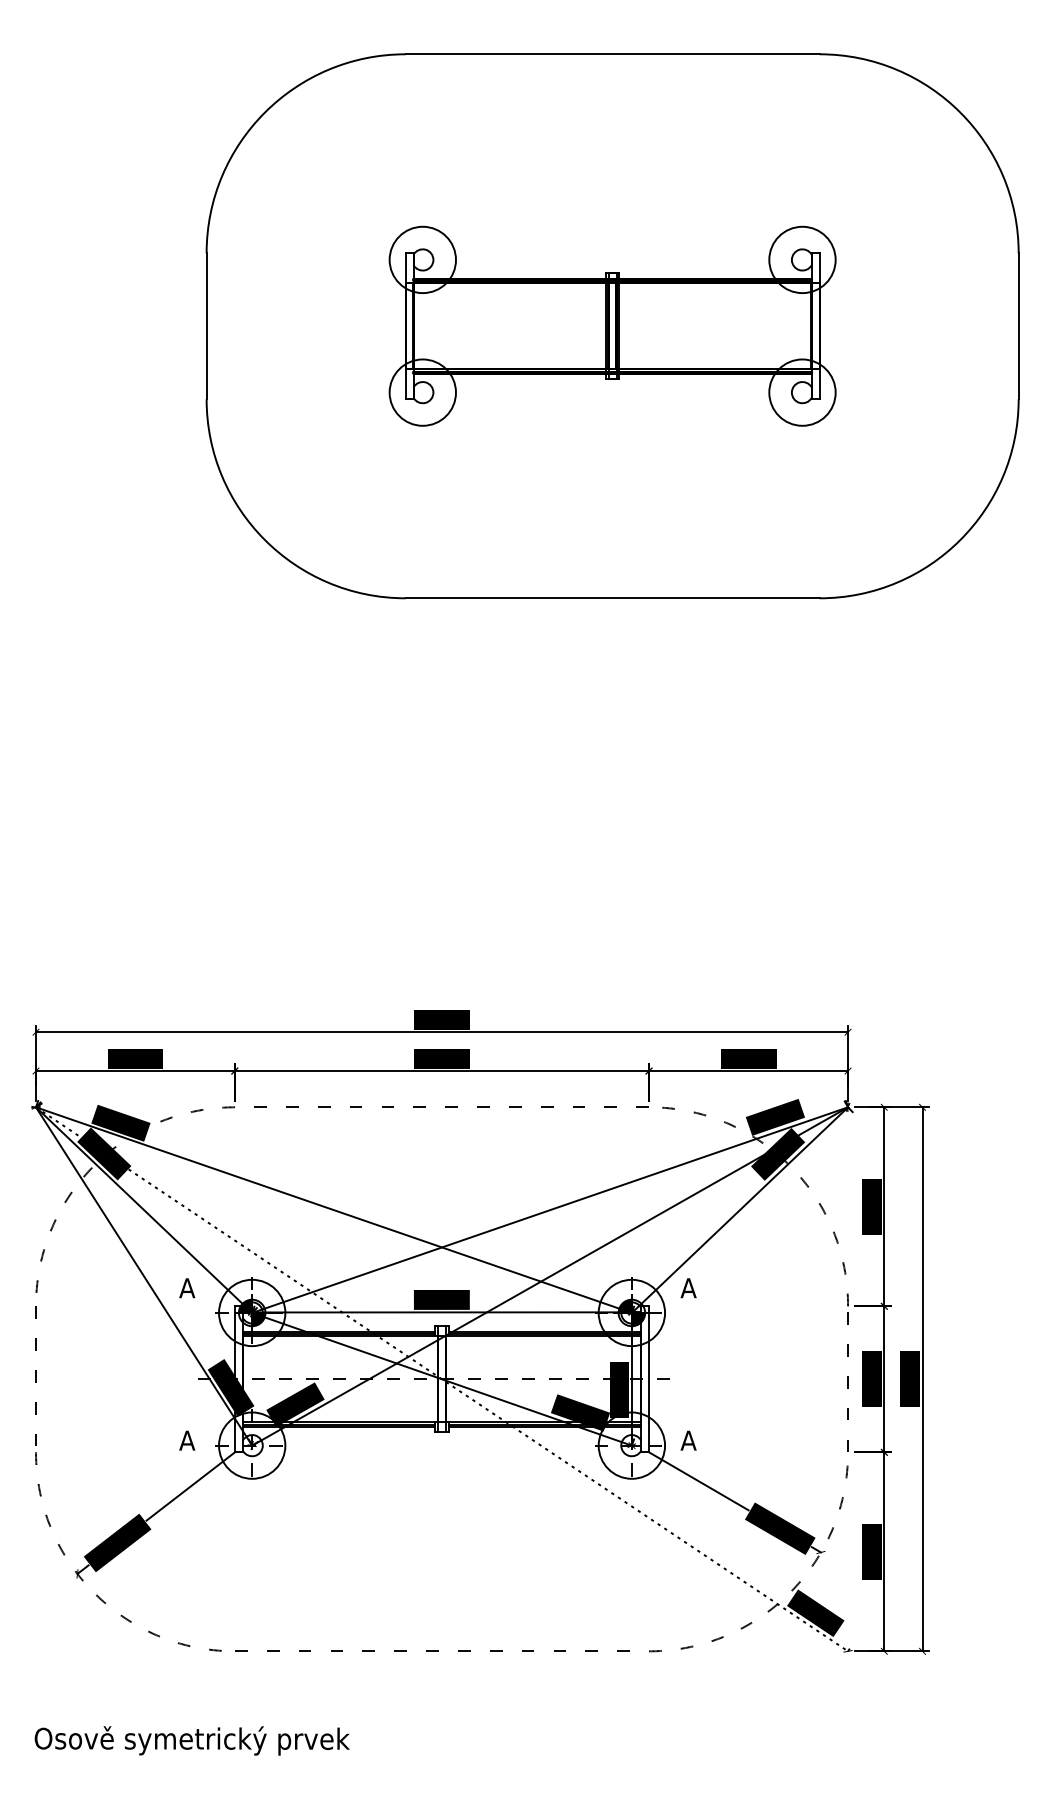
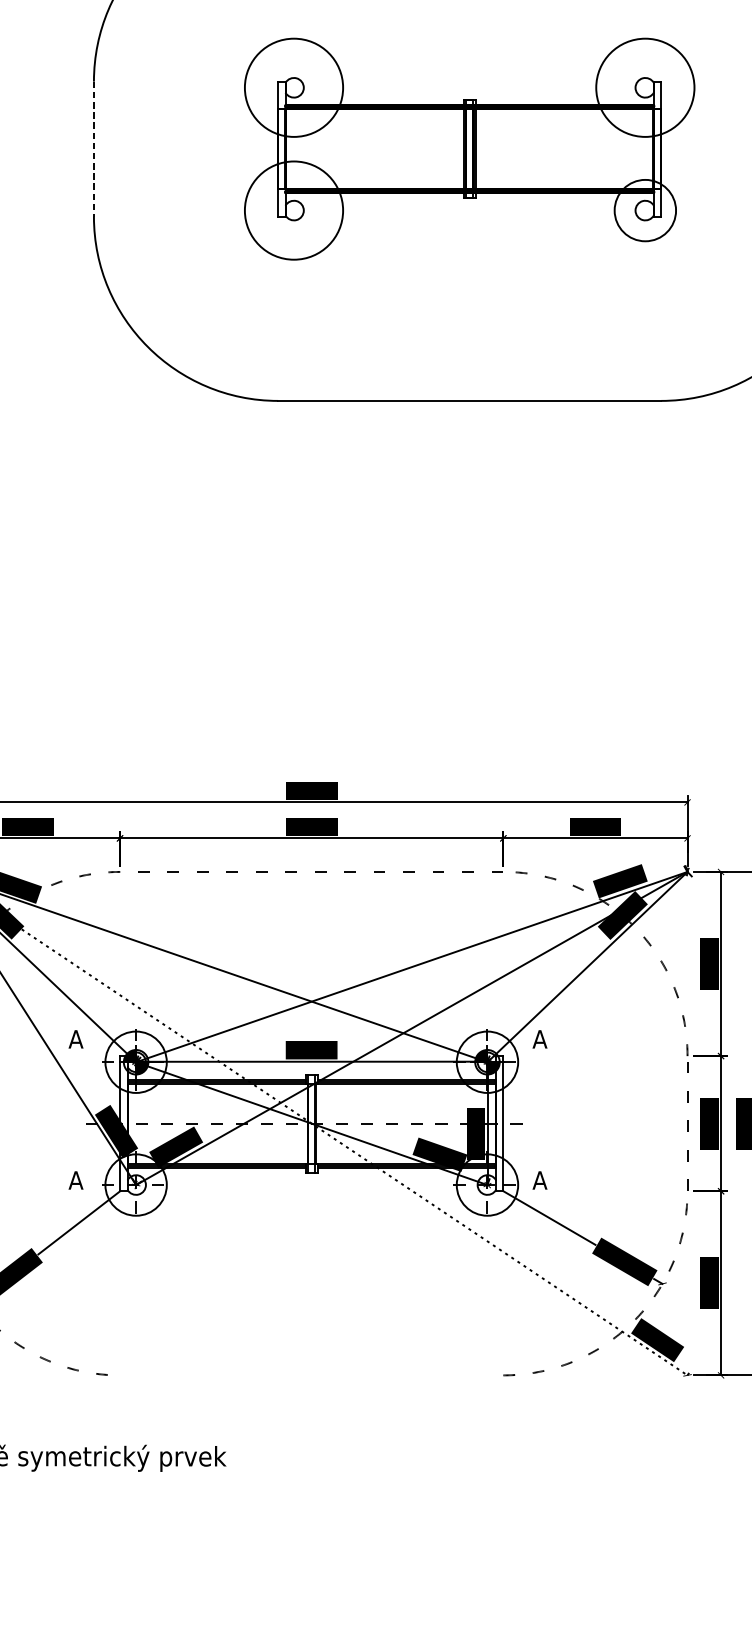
circle: (422, 259) -> (293, 87), size x1.6
circle: (802, 259) -> (645, 87), size x1.6
line: (206, 326) -> (93, 149), solid -> dashed
circle: (422, 392) -> (293, 210), size x1.6
line: (432, 1650) -> (302, 1374), removed

